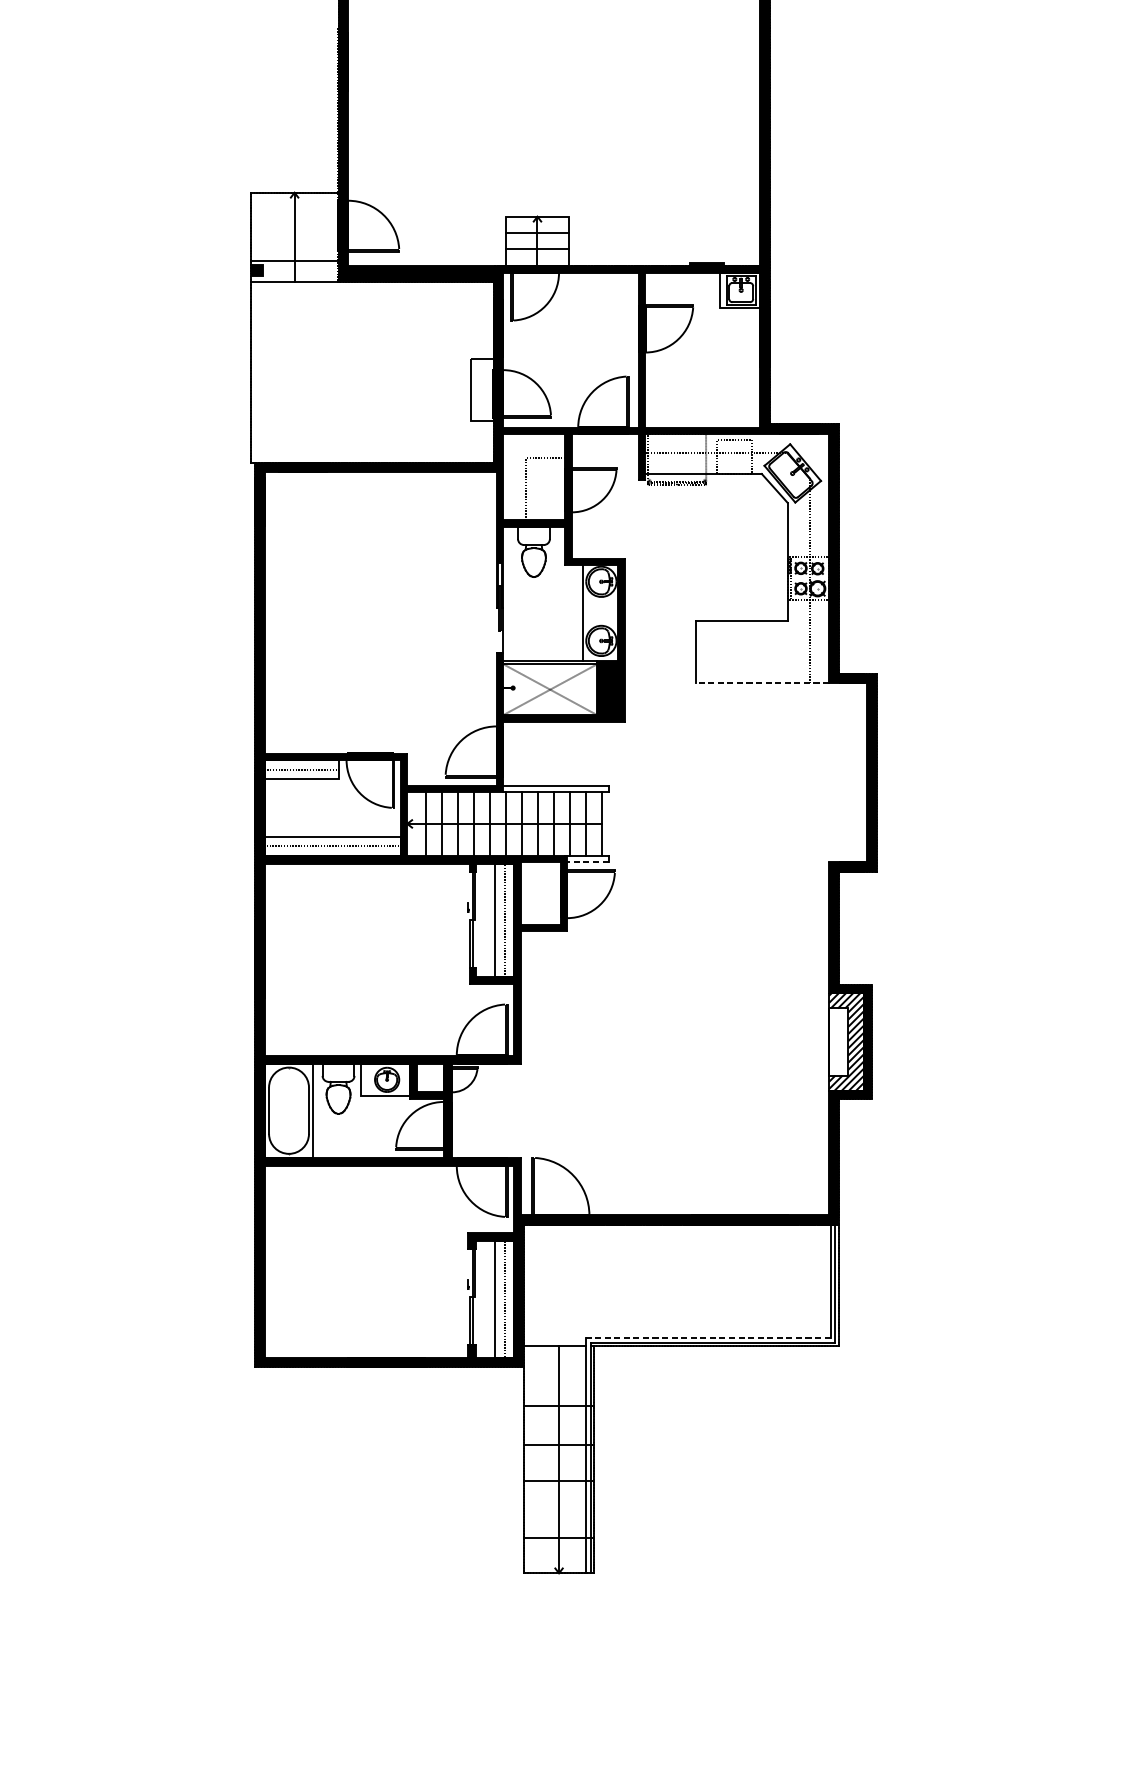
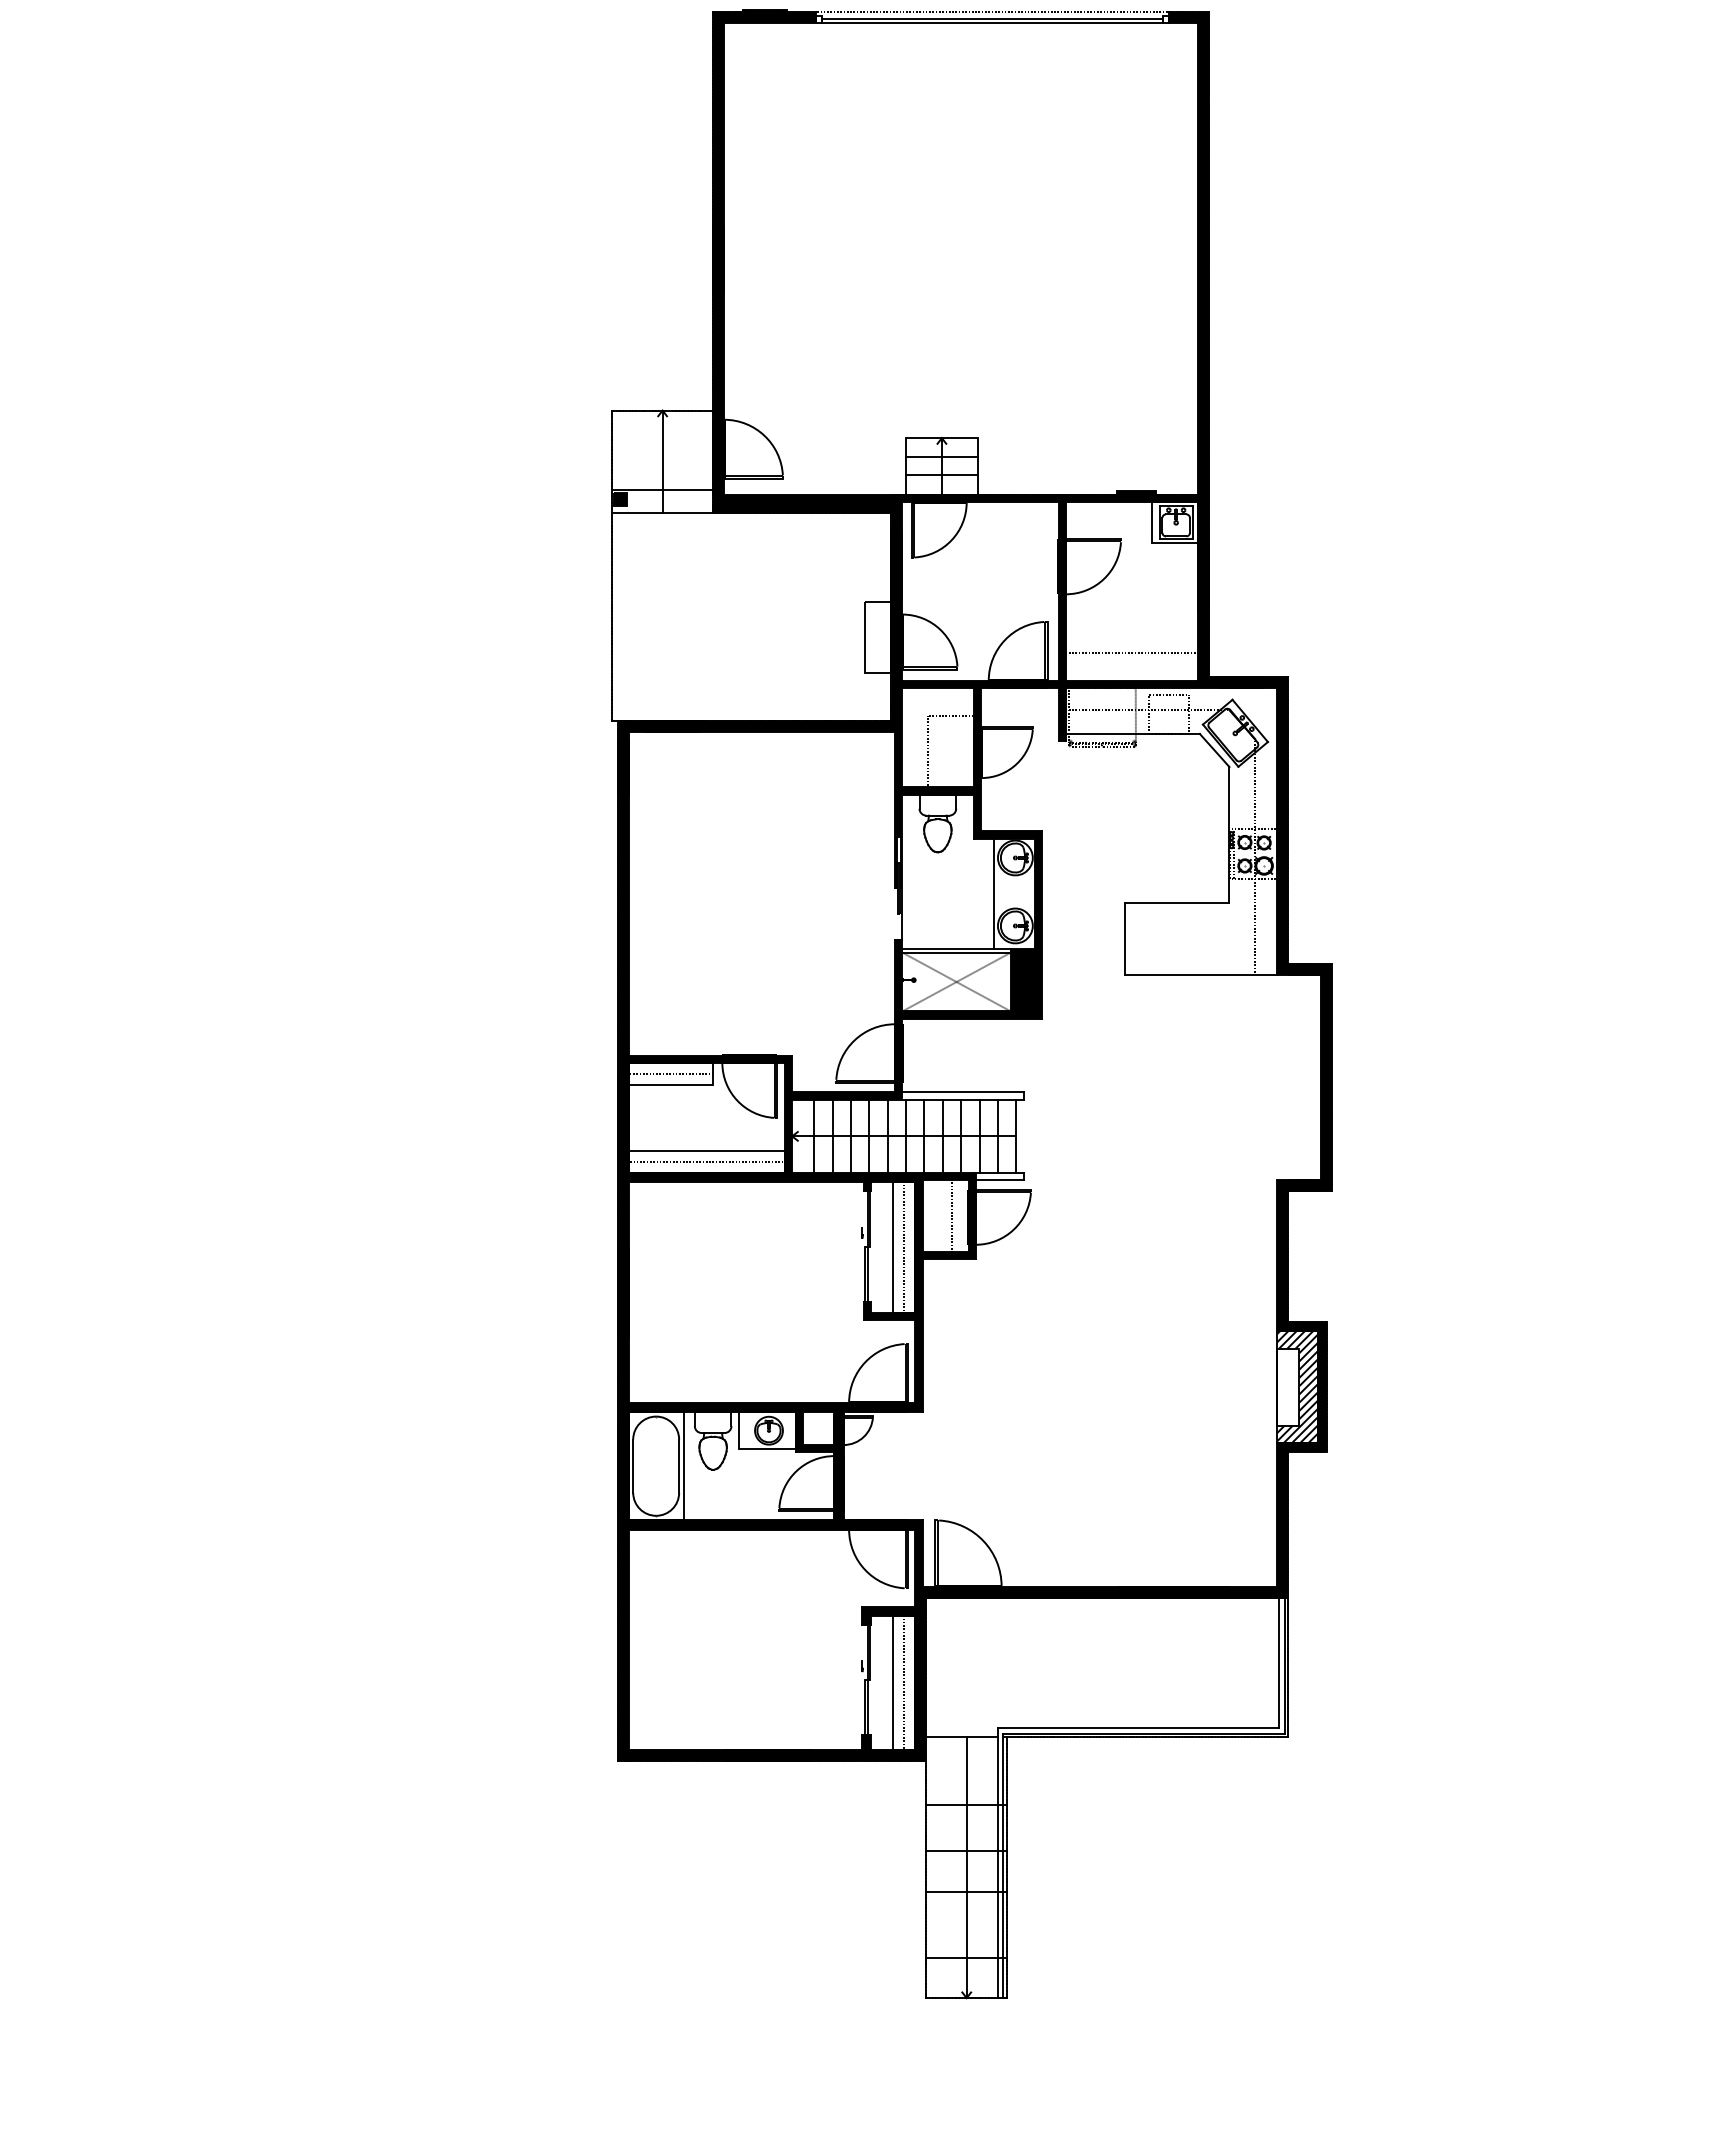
line: (702, 404) -> (1131, 653), added
line: (762, 683) -> (1200, 974), dashed -> solid
line: (587, 862) -> (999, 1180), dashed -> solid
line: (546, 893) -> (952, 1216), added
line: (708, 1338) -> (1138, 1728), dashed -> solid

